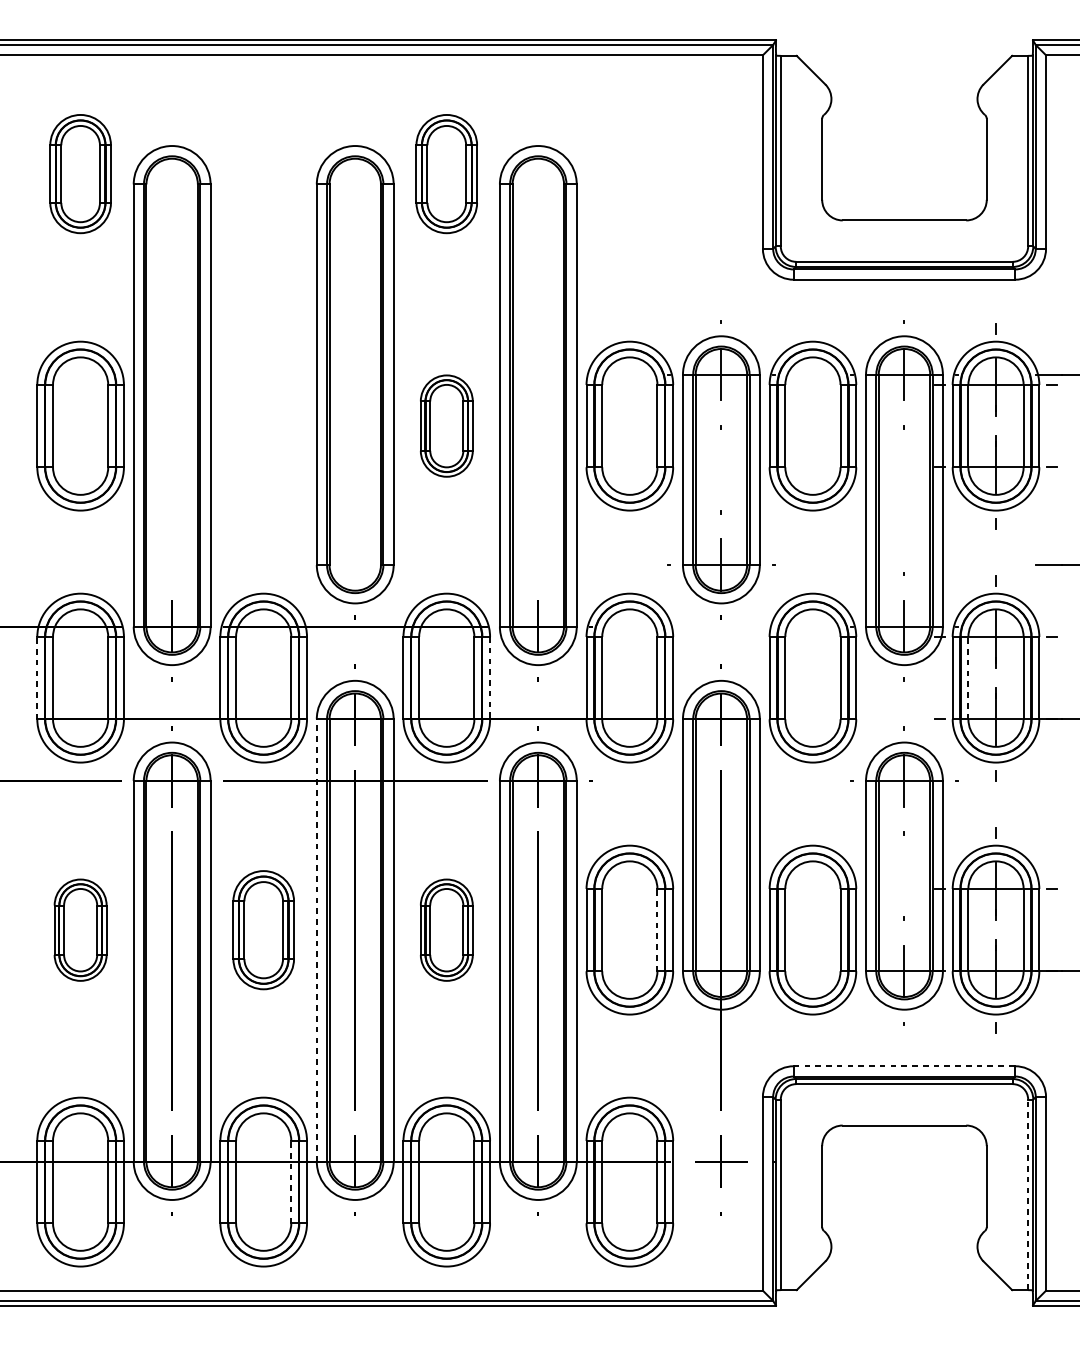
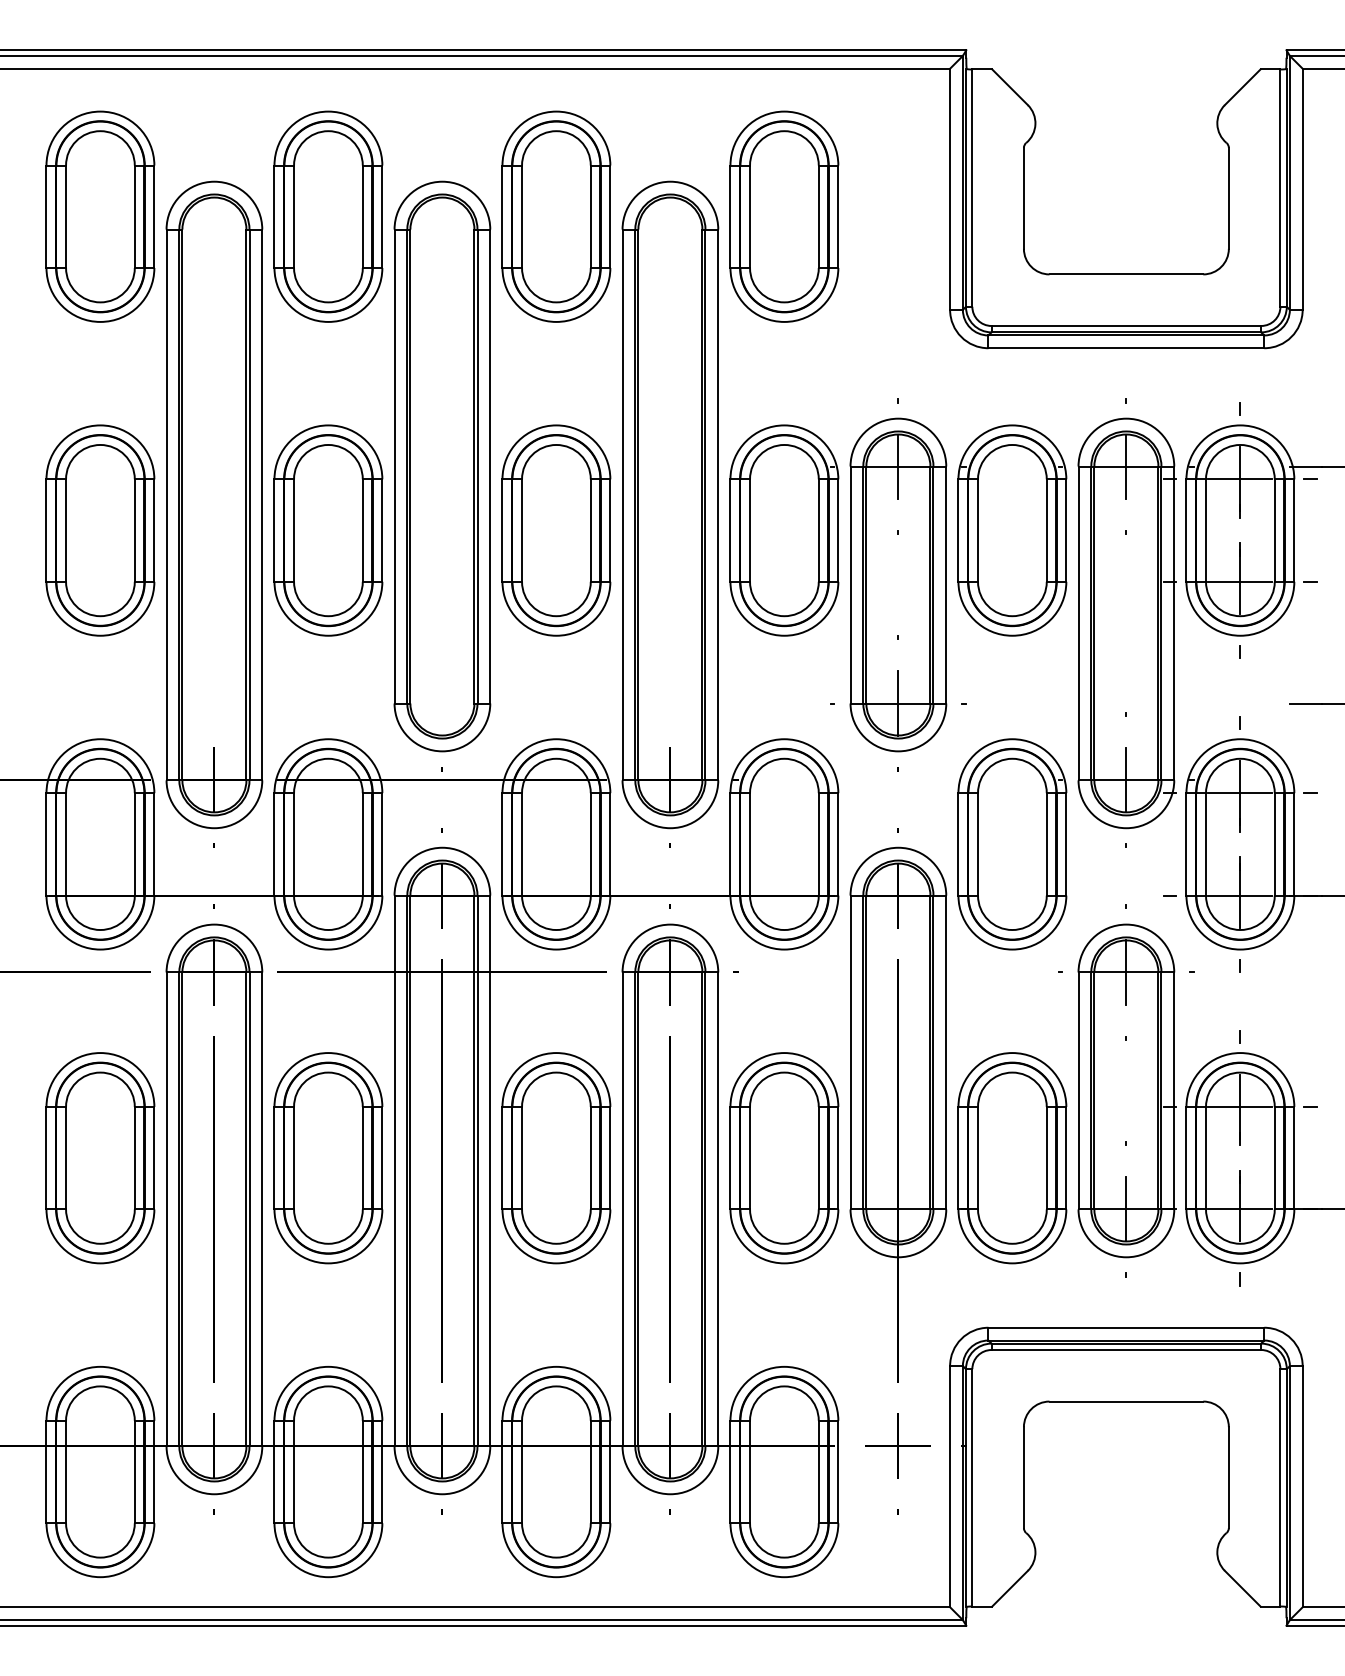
part: (80, 173) -> (100, 216), size x1.43
part: (263, 173) -> (328, 216), added
part: (446, 173) -> (556, 216), size x1.43
part: (629, 173) -> (784, 216), added
part: (263, 426) -> (328, 530), added
part: (446, 426) -> (556, 530), size x1.67
line: (37, 677) -> (46, 843), dashed -> solid
line: (968, 677) -> (1206, 843), dashed -> solid
line: (490, 678) -> (610, 844), dashed -> solid
line: (657, 929) -> (818, 1157), dashed -> solid
part: (80, 930) -> (100, 1158), size x1.67
part: (263, 930) -> (328, 1158), size x1.43
part: (446, 930) -> (556, 1158), size x1.67
line: (316, 939) -> (394, 1170), dashed -> solid
line: (904, 1066) -> (1126, 1327), dashed -> solid
line: (291, 1181) -> (362, 1471), dashed -> solid
line: (1028, 1194) -> (1280, 1487), dashed -> solid

